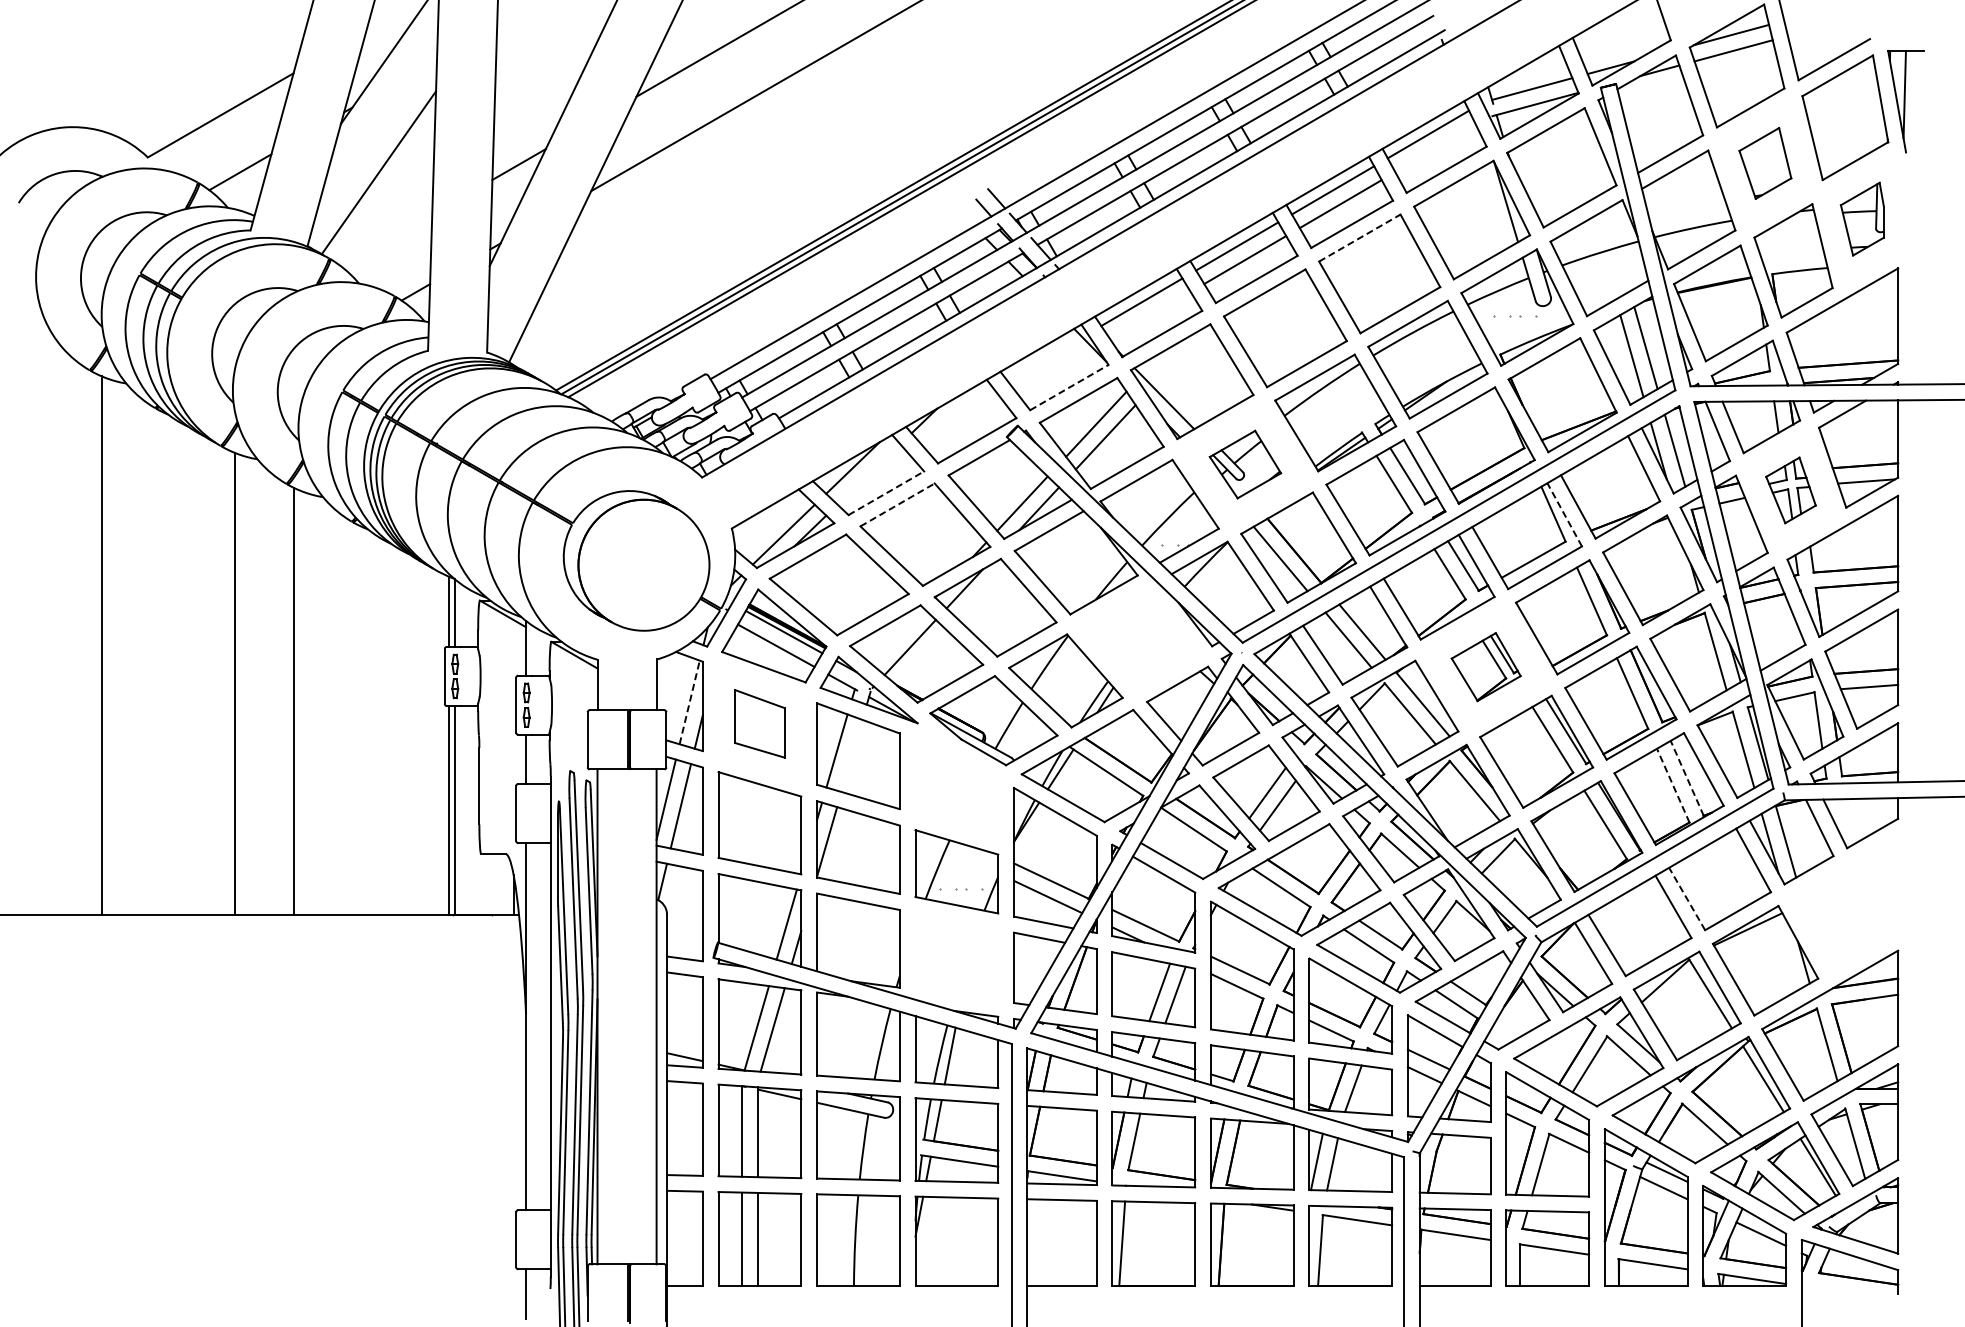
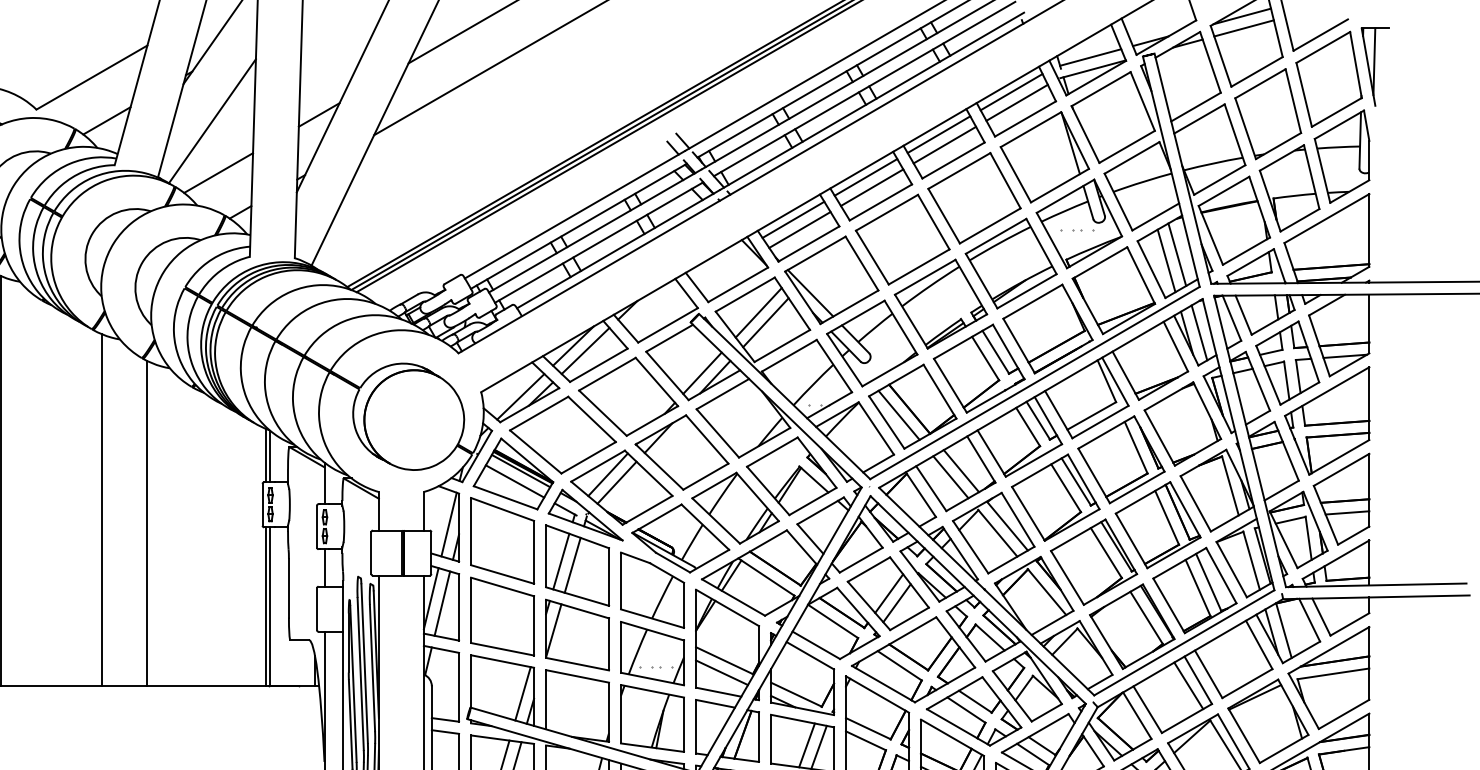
line: (1435, 148) -> (1017, 102), added
part: (1765, 163) -> (1268, 114), size x1.67
part: (1862, 218) -> (1342, 156), size x1.67
line: (1360, 237) -> (959, 170), dashed -> solid
line: (386, 240) -> (218, 172), added
line: (1150, 315) -> (799, 229), added
line: (1069, 387) -> (738, 284), dashed -> solid
part: (1245, 464) -> (872, 343), size x1.67
line: (868, 474) -> (585, 351), added
part: (1790, 490) -> (1287, 363), size x1.67
line: (886, 493) -> (598, 365), dashed -> solid
line: (897, 504) -> (607, 373), dashed -> solid
line: (1564, 514) -> (1115, 381), dashed -> solid
line: (898, 636) -> (608, 474), added
part: (1139, 639) -> (791, 476), added
part: (1485, 666) -> (1055, 497), size x1.67
line: (689, 701) -> (448, 523), dashed -> solid
part: (759, 723) -> (502, 540), size x1.67
line: (851, 755) -> (572, 565), added
line: (1687, 778) -> (1208, 582), dashed -> solid
line: (1673, 785) -> (1198, 587), dashed -> solid
part: (956, 788) -> (652, 590), added
line: (1686, 898) -> (1208, 673), dashed -> solid
part: (1845, 903) -> (1329, 677), added
line: (1661, 913) -> (1189, 685), added
part: (956, 956) -> (652, 718), added

